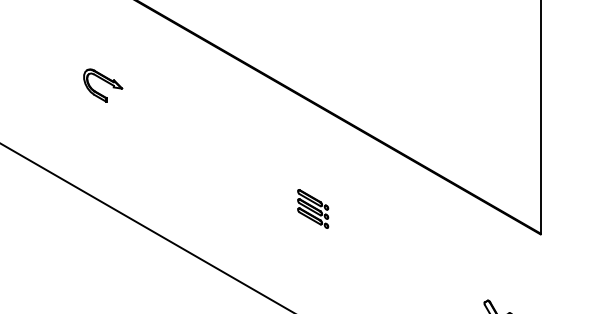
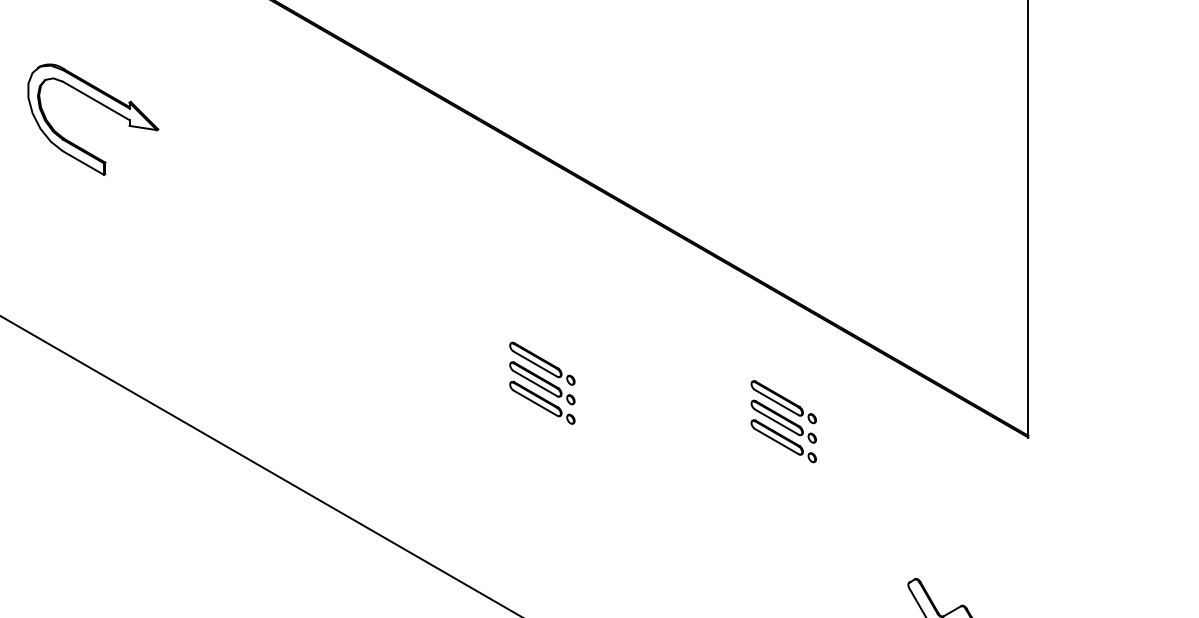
part: (103, 85) -> (94, 119), size x1.6
part: (426, 226) -> (784, 420), added

